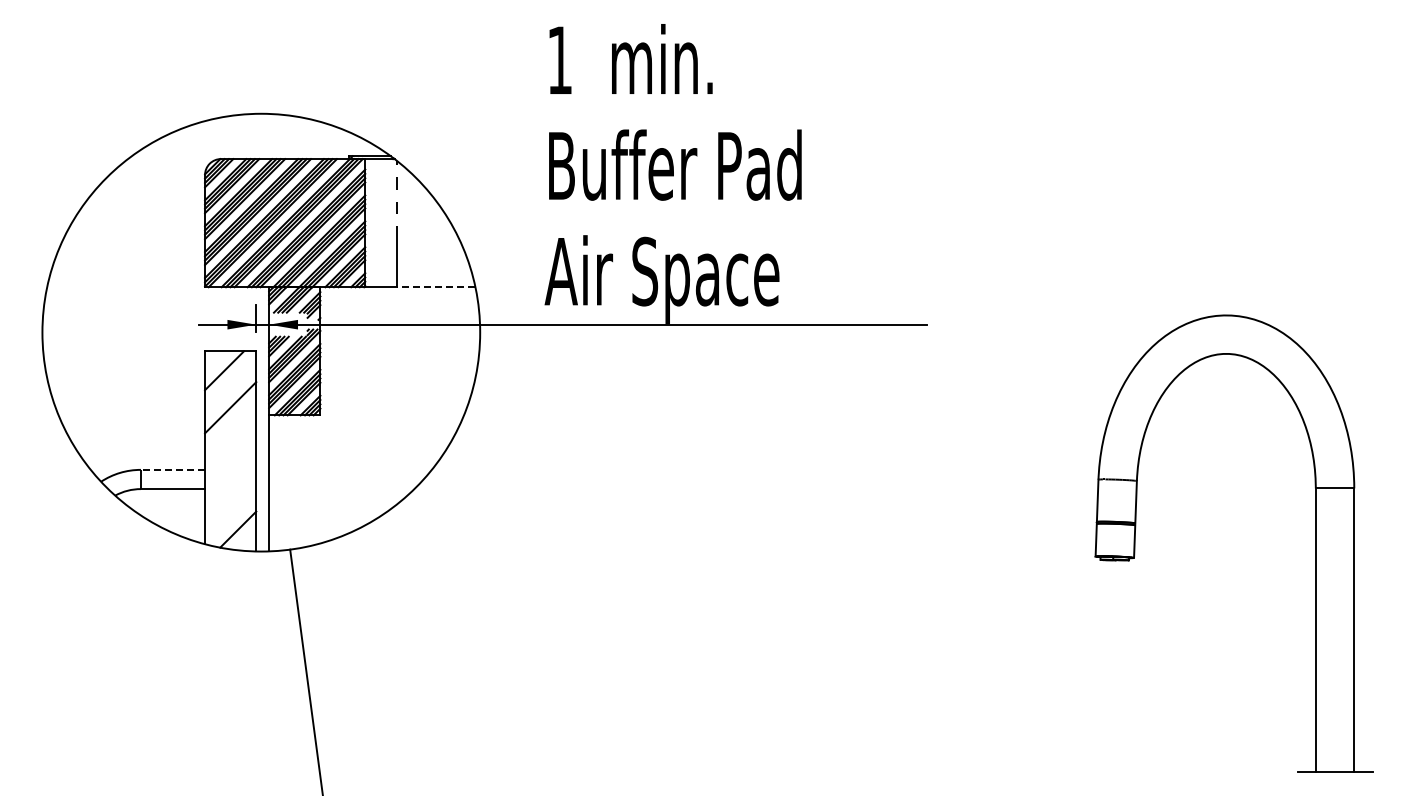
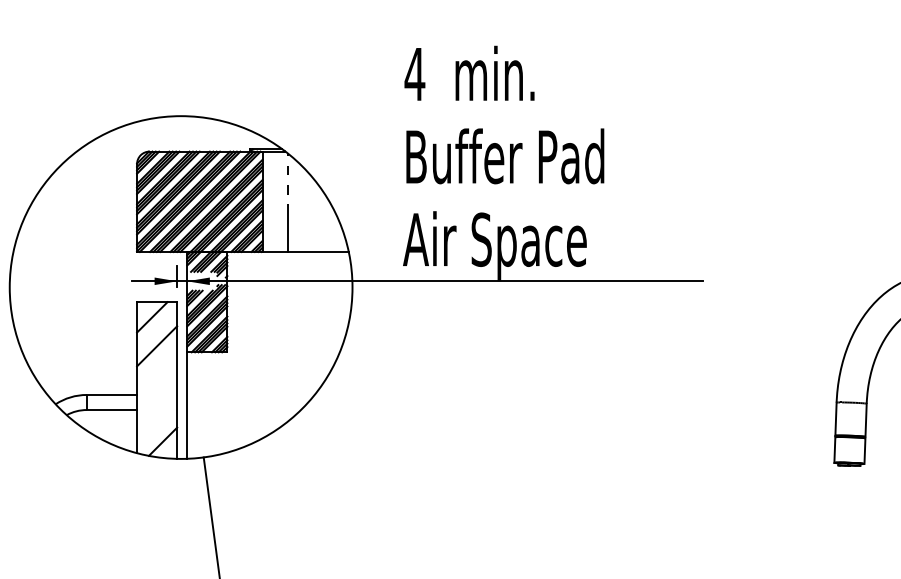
text: (559, 59) -> (414, 73), 1 -> 4
line: (435, 287) -> (317, 252), dashed -> solid
line: (172, 469) -> (111, 394), dashed -> solid

